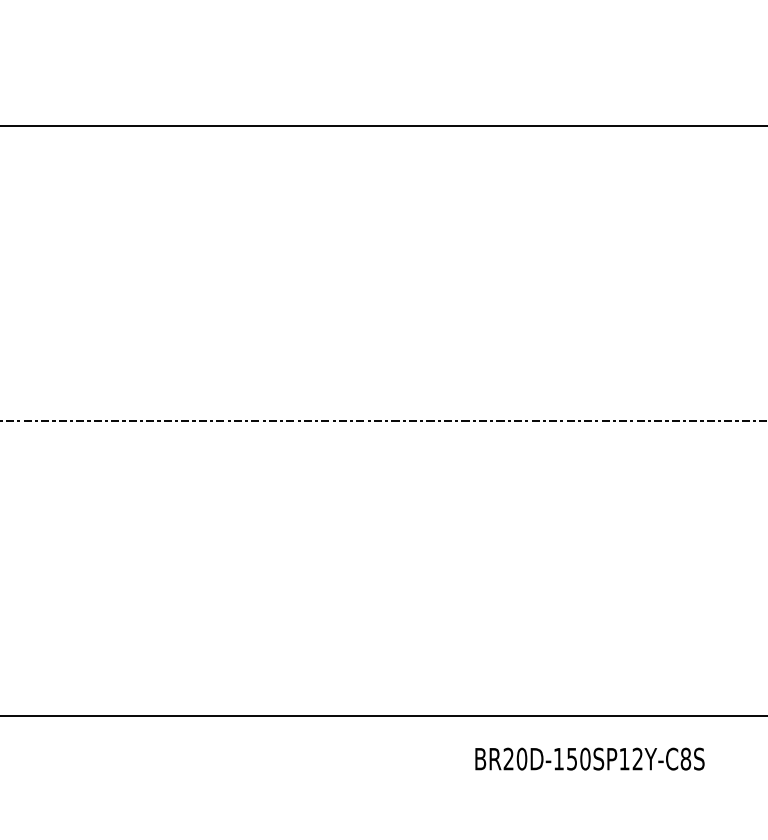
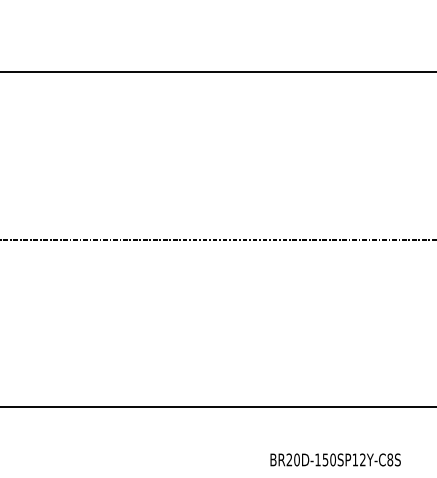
text: (589, 758) -> (335, 459), moved

